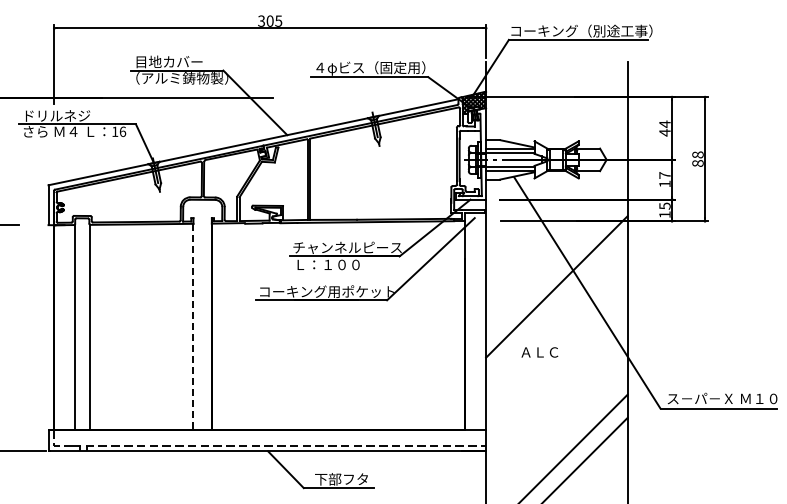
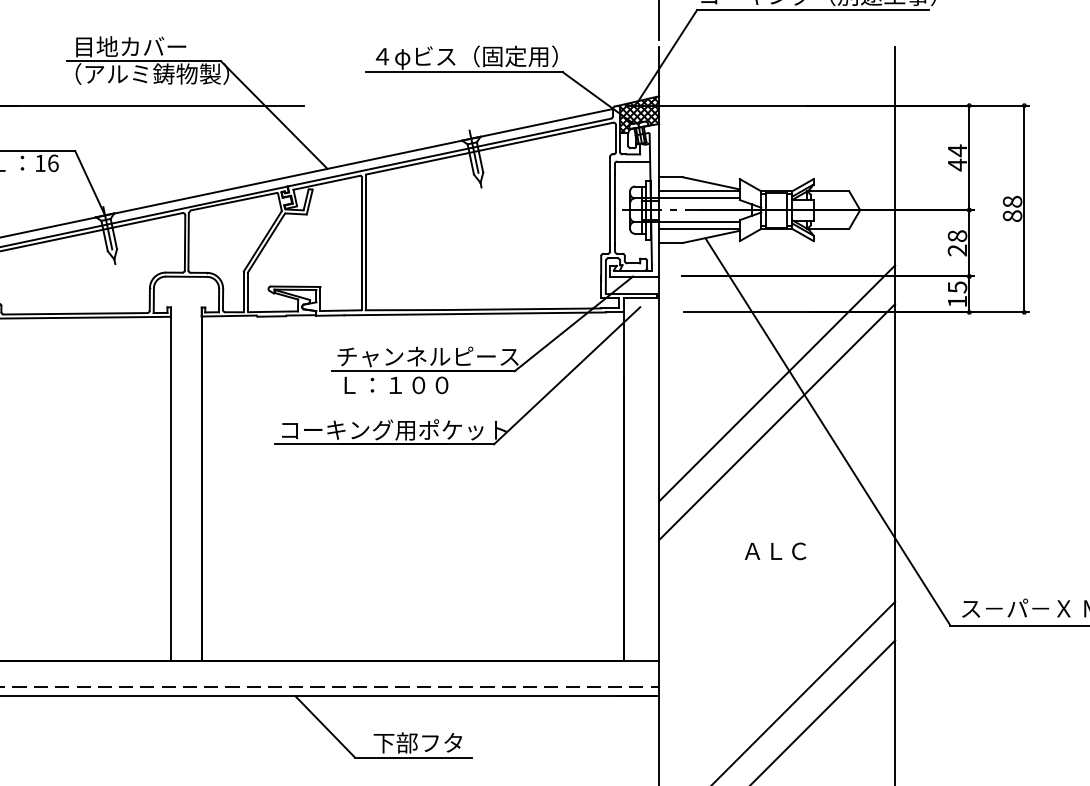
text: (664, 179) -> (956, 242), 17 -> 28
line: (556, 263) -> (776, 382), added
line: (193, 327) -> (171, 489), dashed -> solid
text: (539, 352) -> (774, 551), moved

